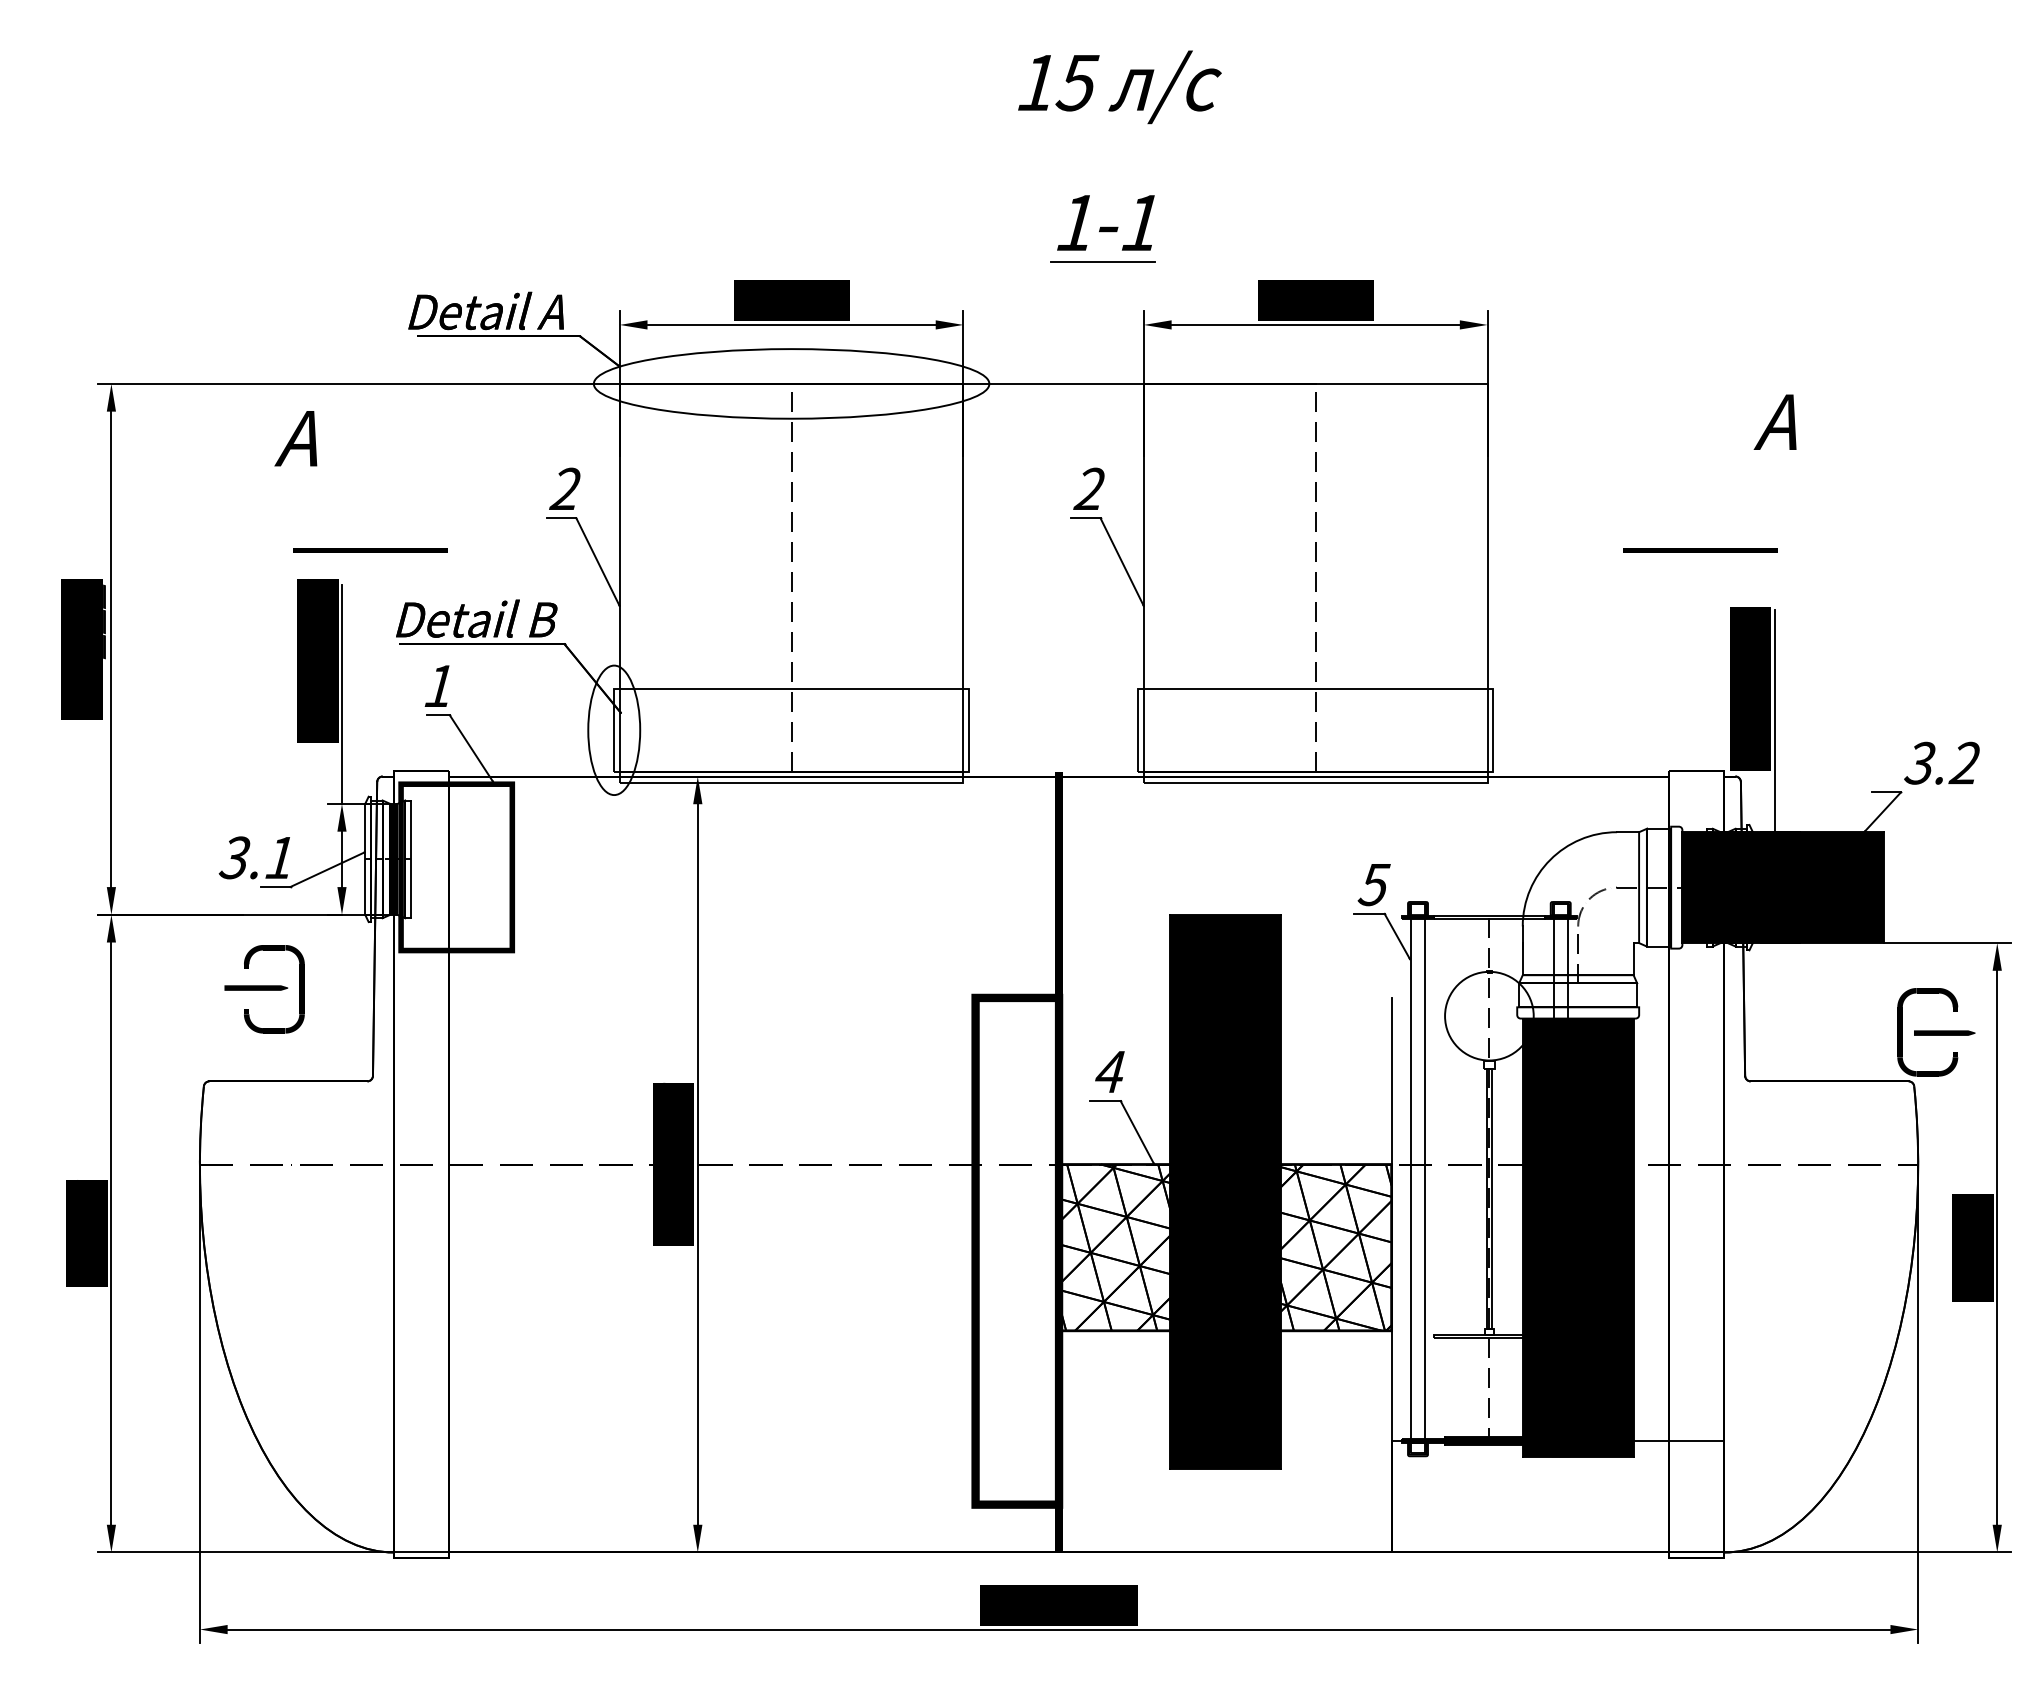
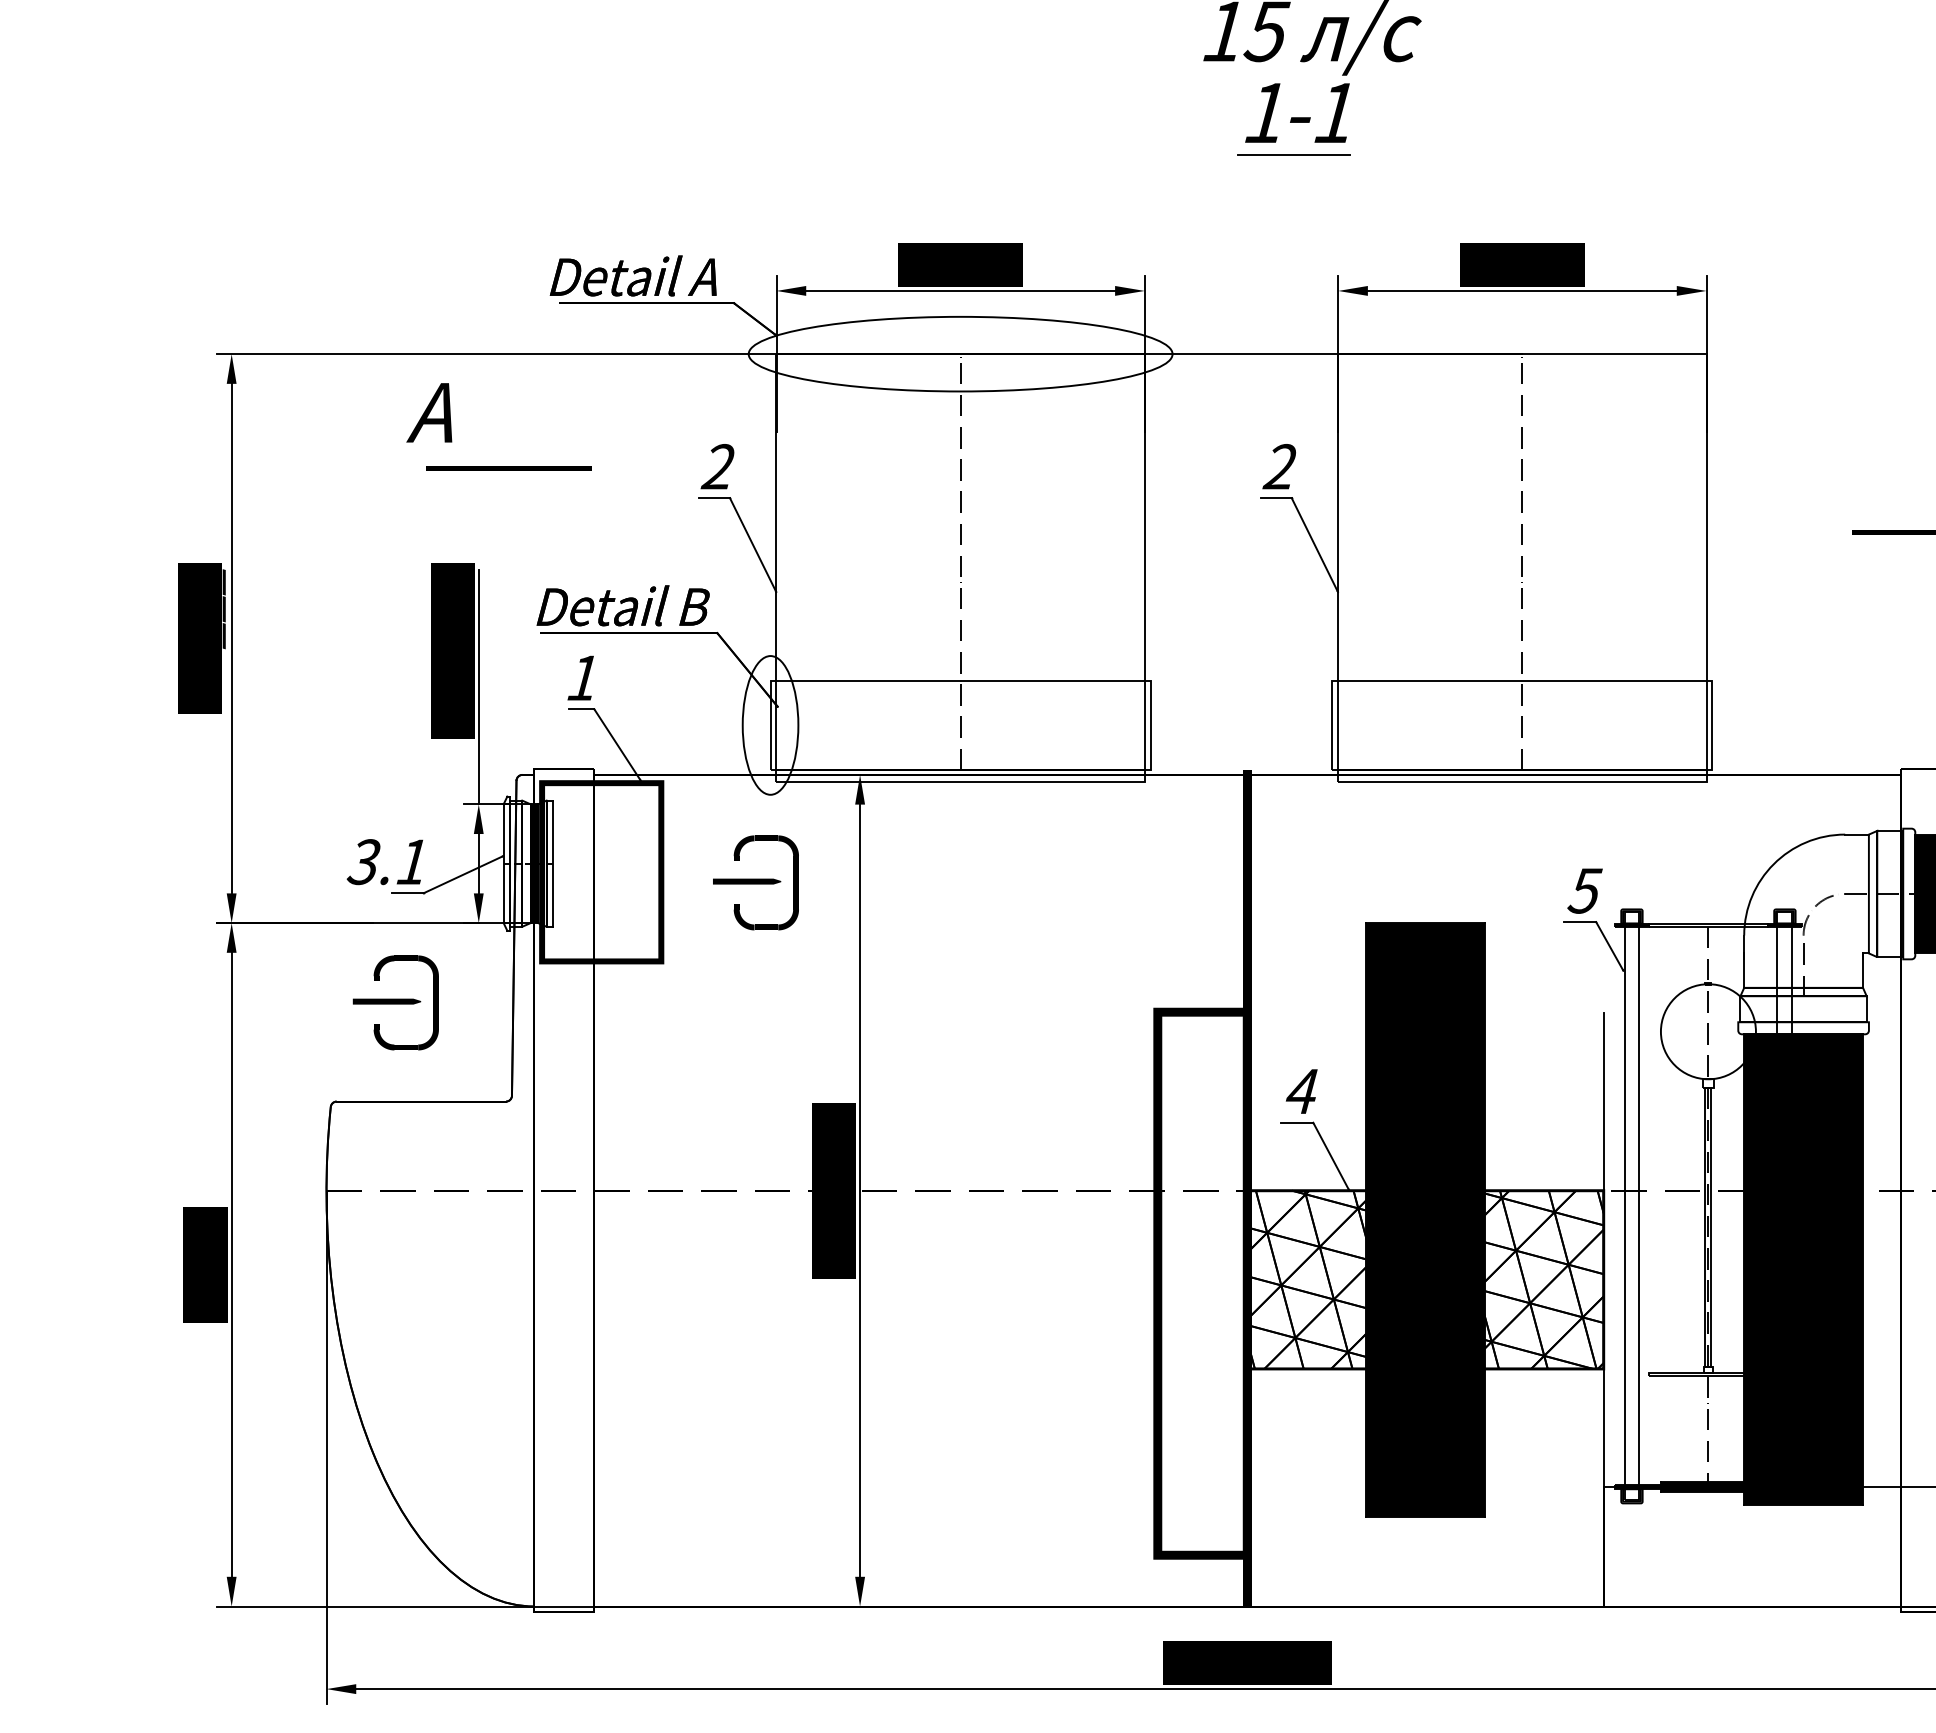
part: (1102, 228) -> (1293, 119), moved
line: (370, 550) -> (509, 468), moved
part: (600, 877) -> (755, 883), added

